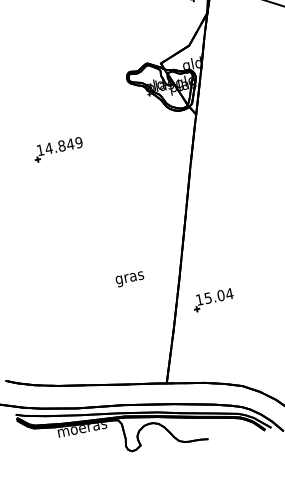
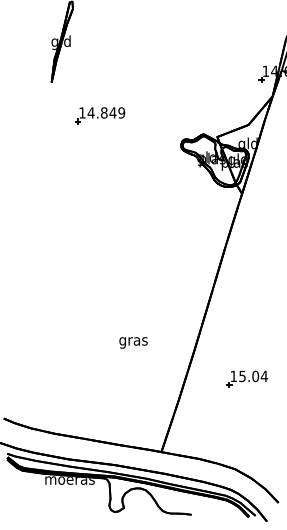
part: (58, 149) -> (100, 115), moved
text: (129, 278) -> (133, 342), moved
part: (212, 299) -> (246, 378), moved

